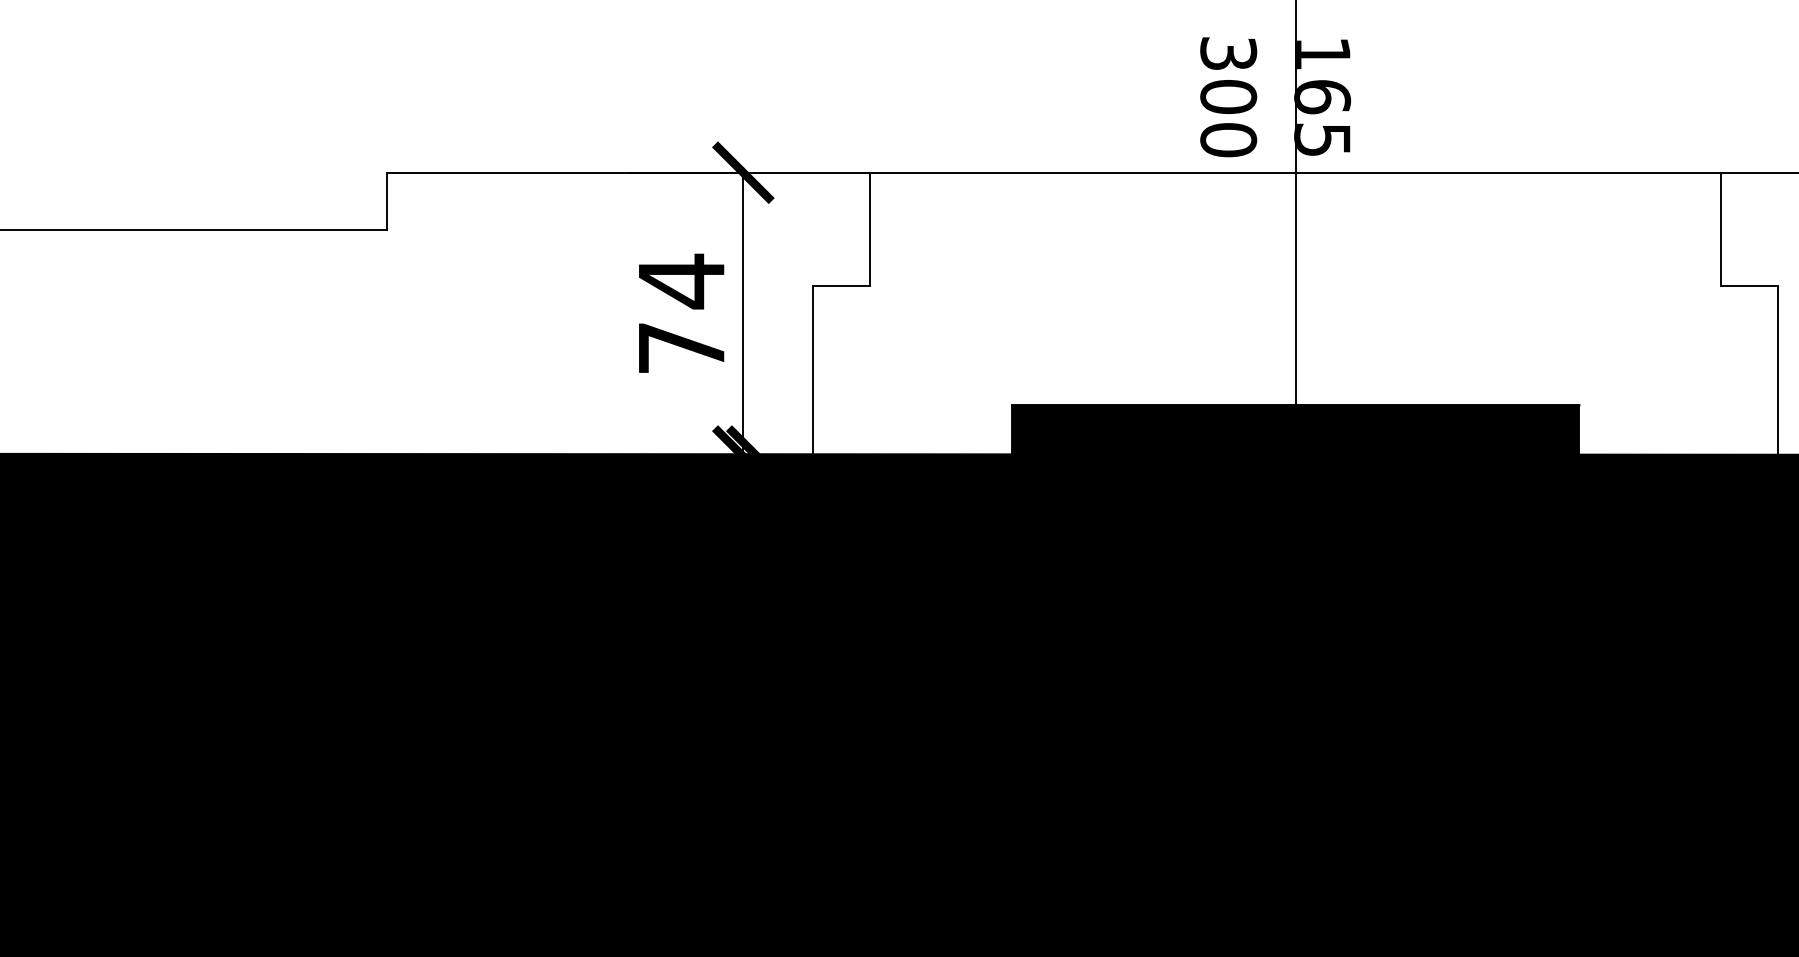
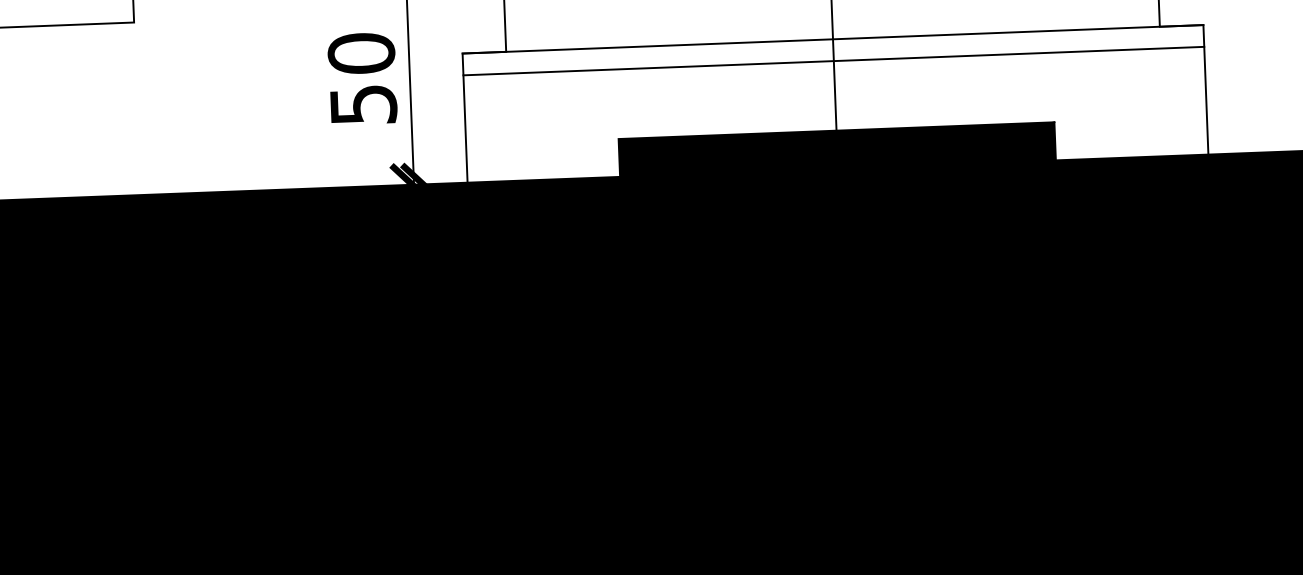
line: (1295, 286) -> (832, 39), added
text: (681, 313) -> (362, 78), 74 -> 50
line: (1295, 314) -> (833, 60), added

